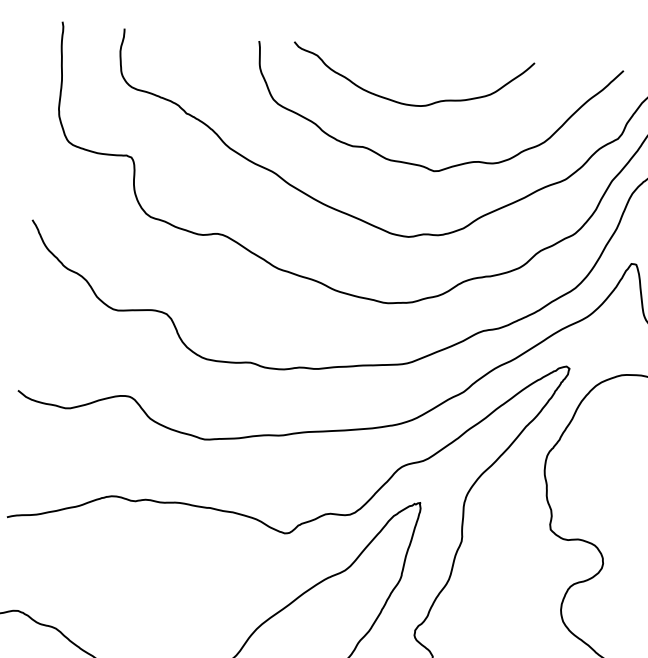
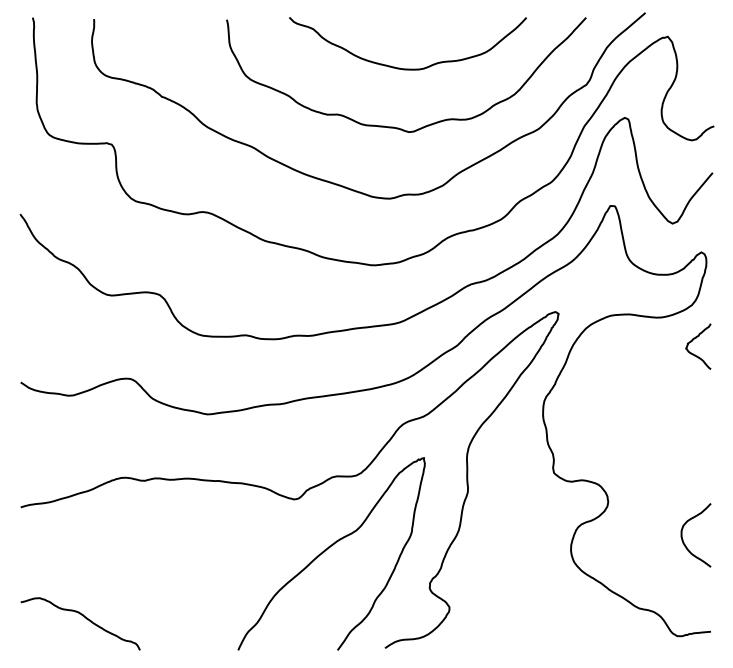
curve: (409, 104) -> (407, 68), moved

